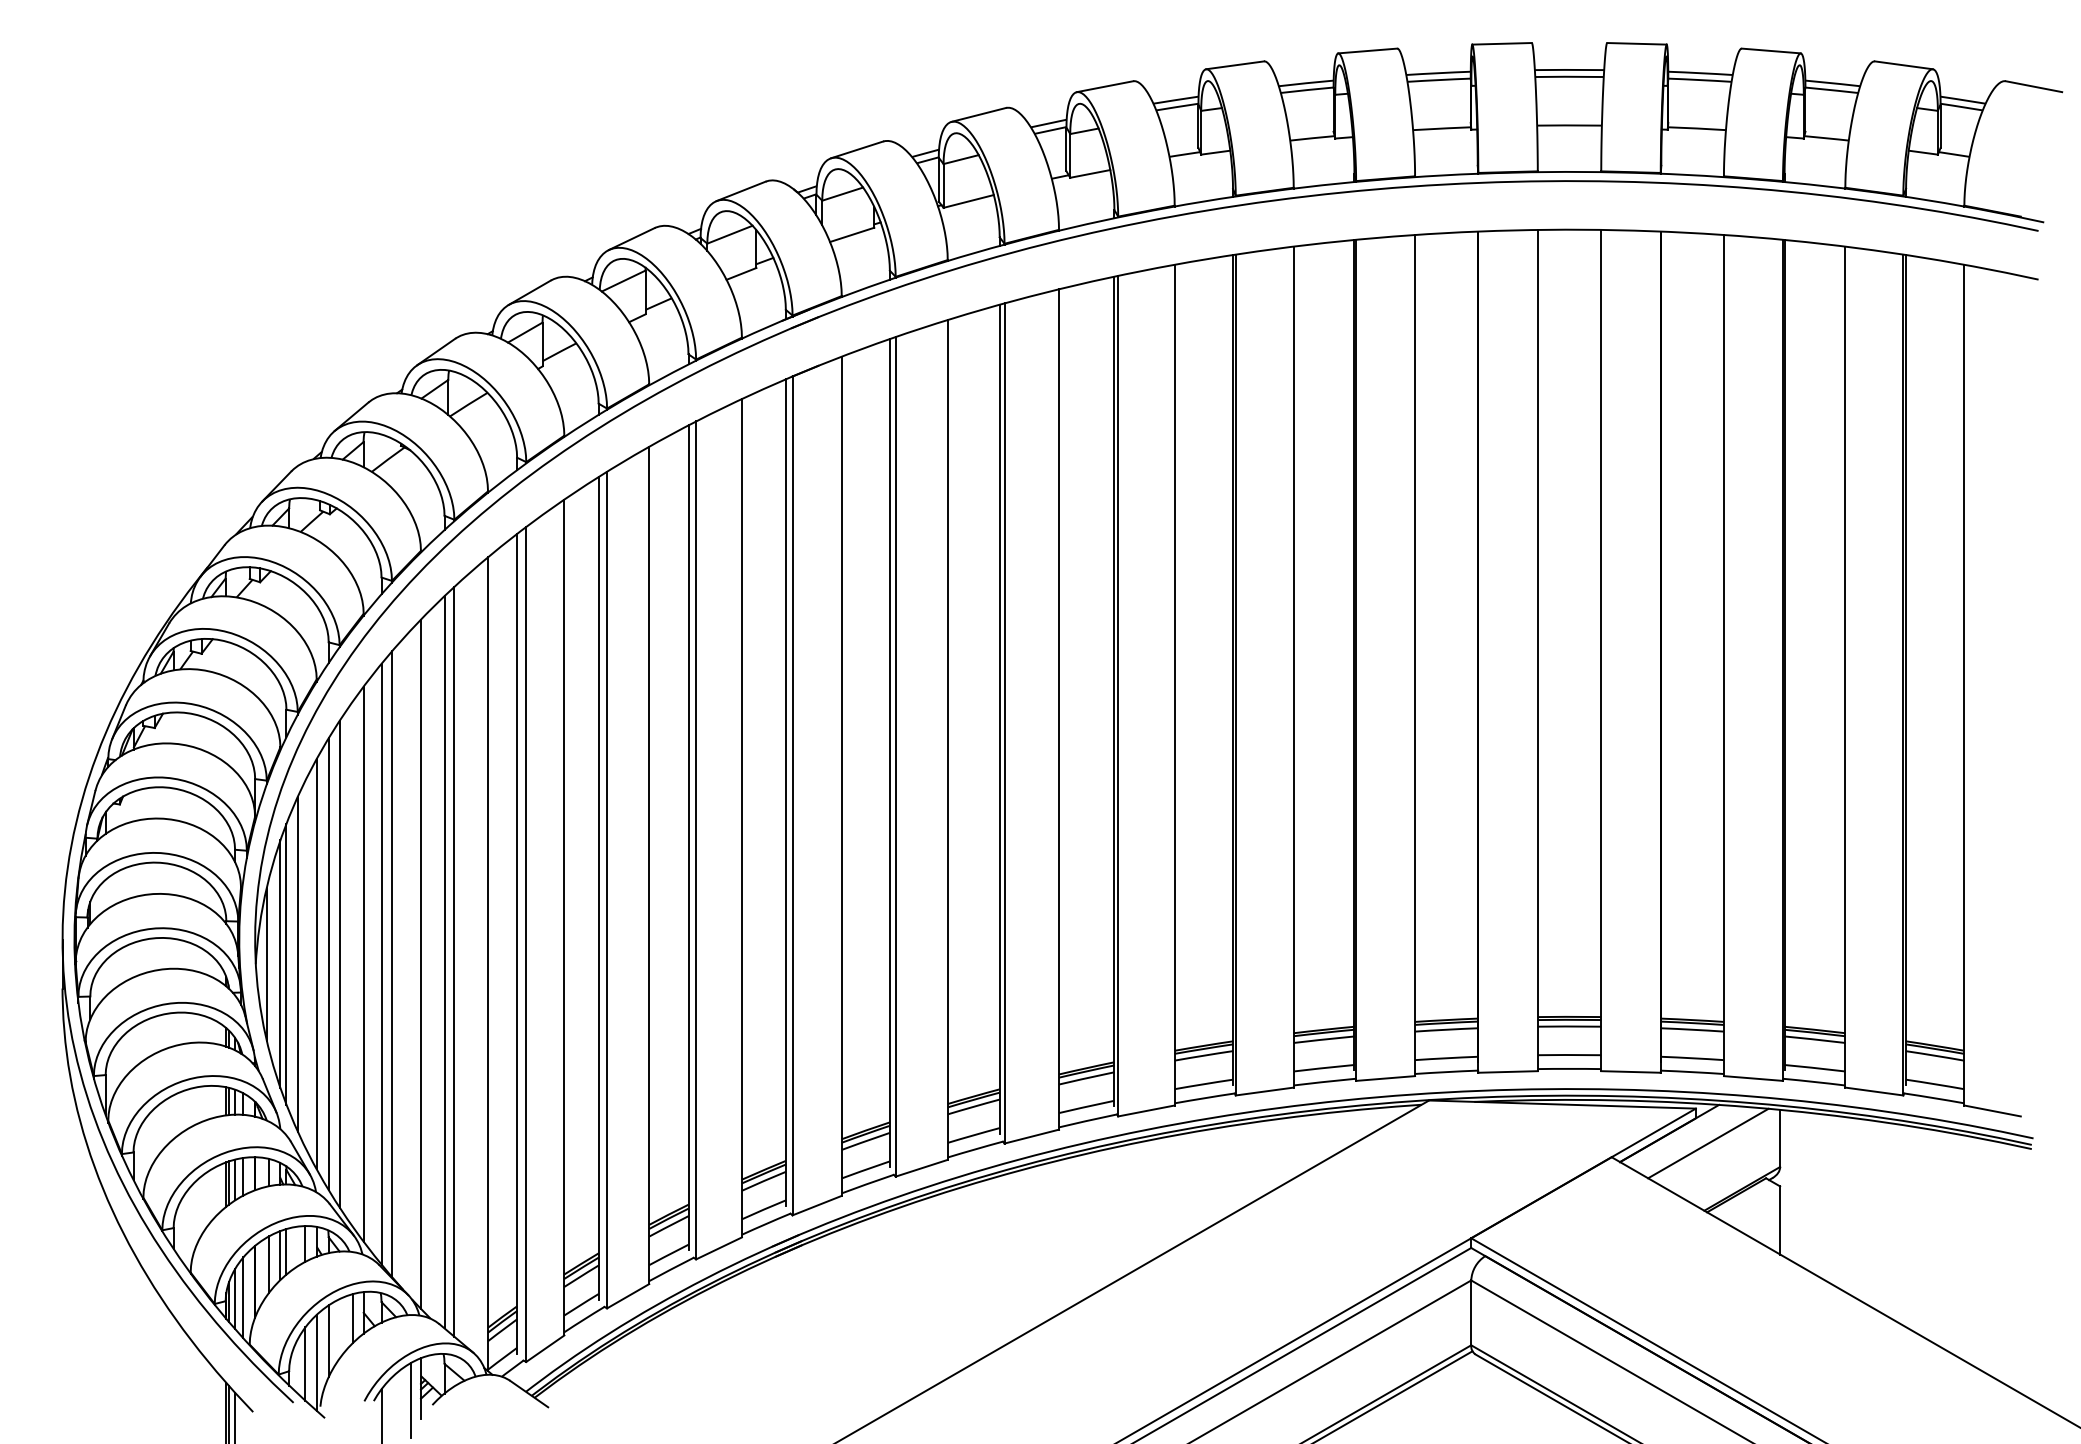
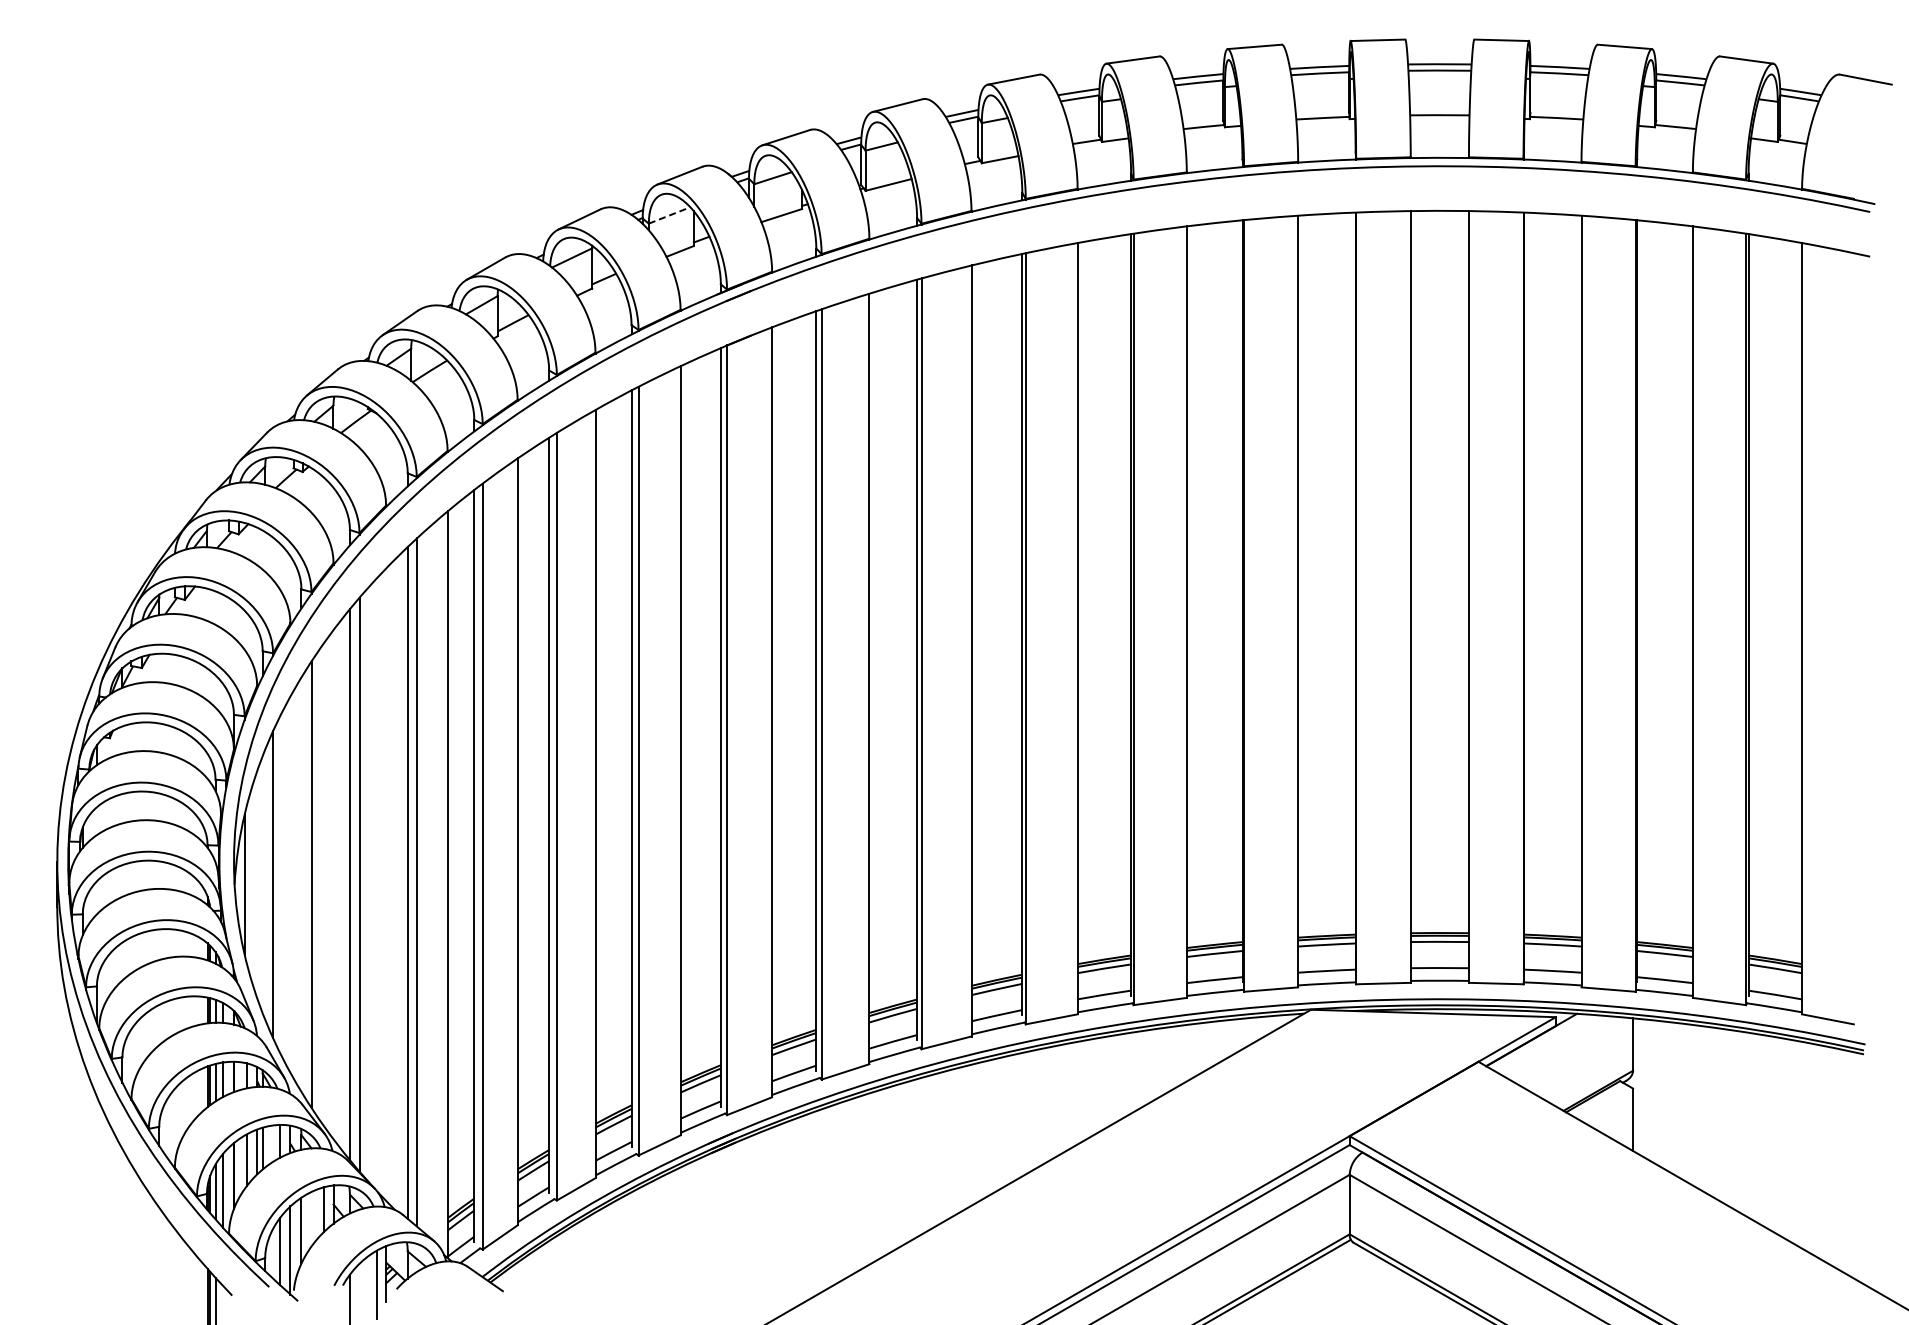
line: (730, 234) -> (670, 215), solid -> dashed
line: (280, 963) -> (257, 884), removed
line: (286, 963) -> (262, 884), removed
line: (316, 963) -> (290, 884), removed
line: (328, 963) -> (301, 884), removed
line: (363, 963) -> (333, 884), removed
line: (421, 963) -> (386, 884), removed
line: (1707, 1143) -> (1566, 1049), removed

